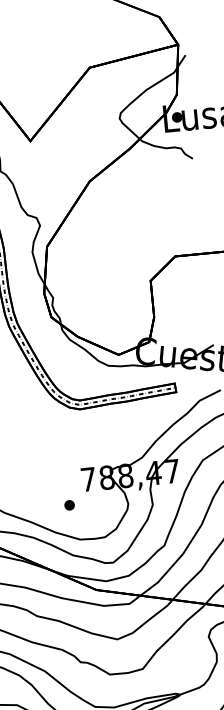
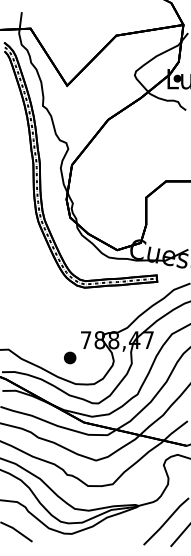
part: (69, 504) -> (70, 357), size x1.6

